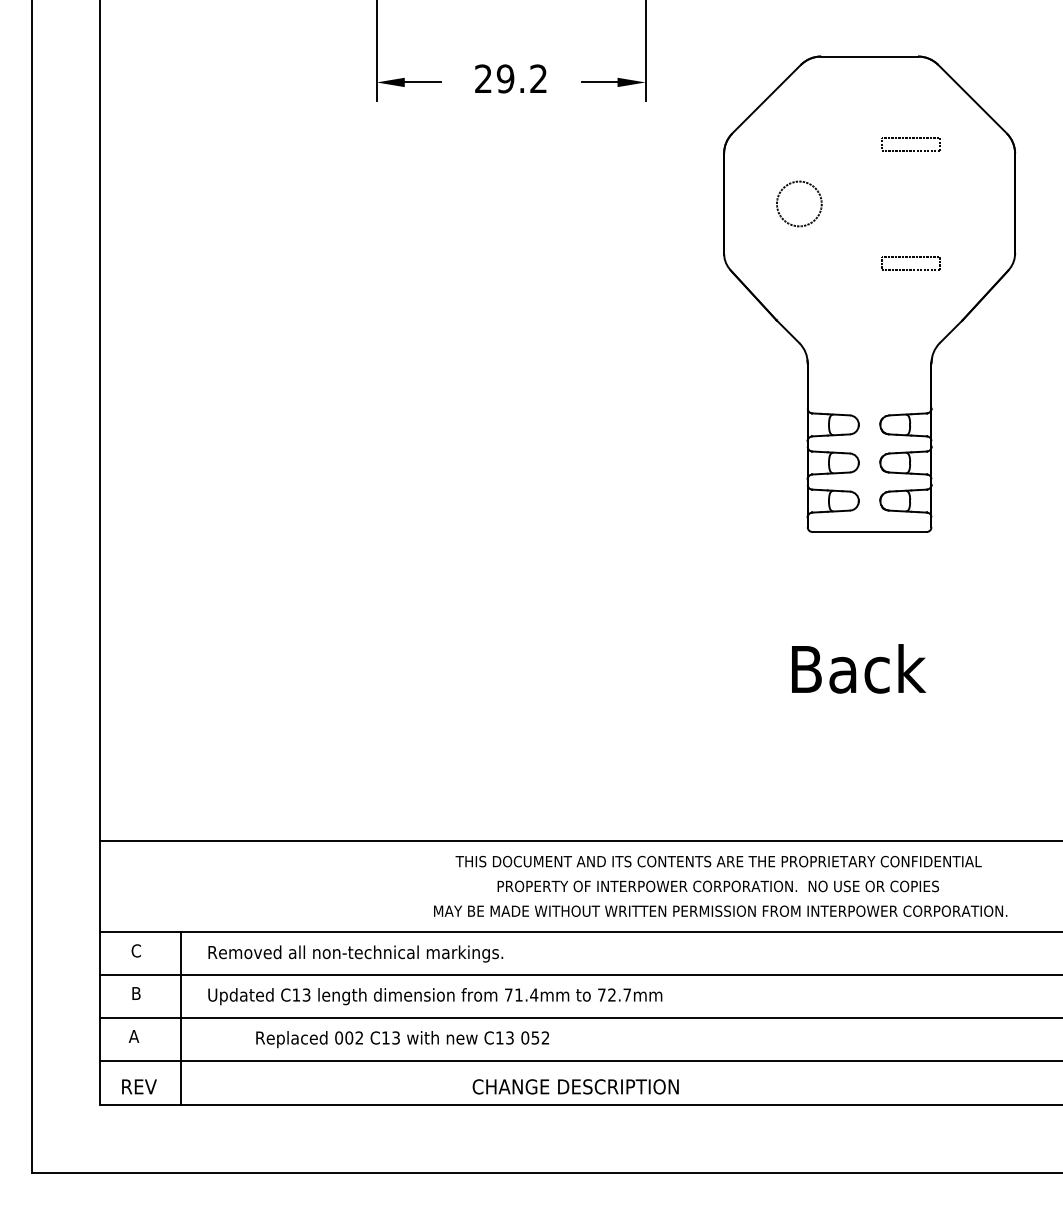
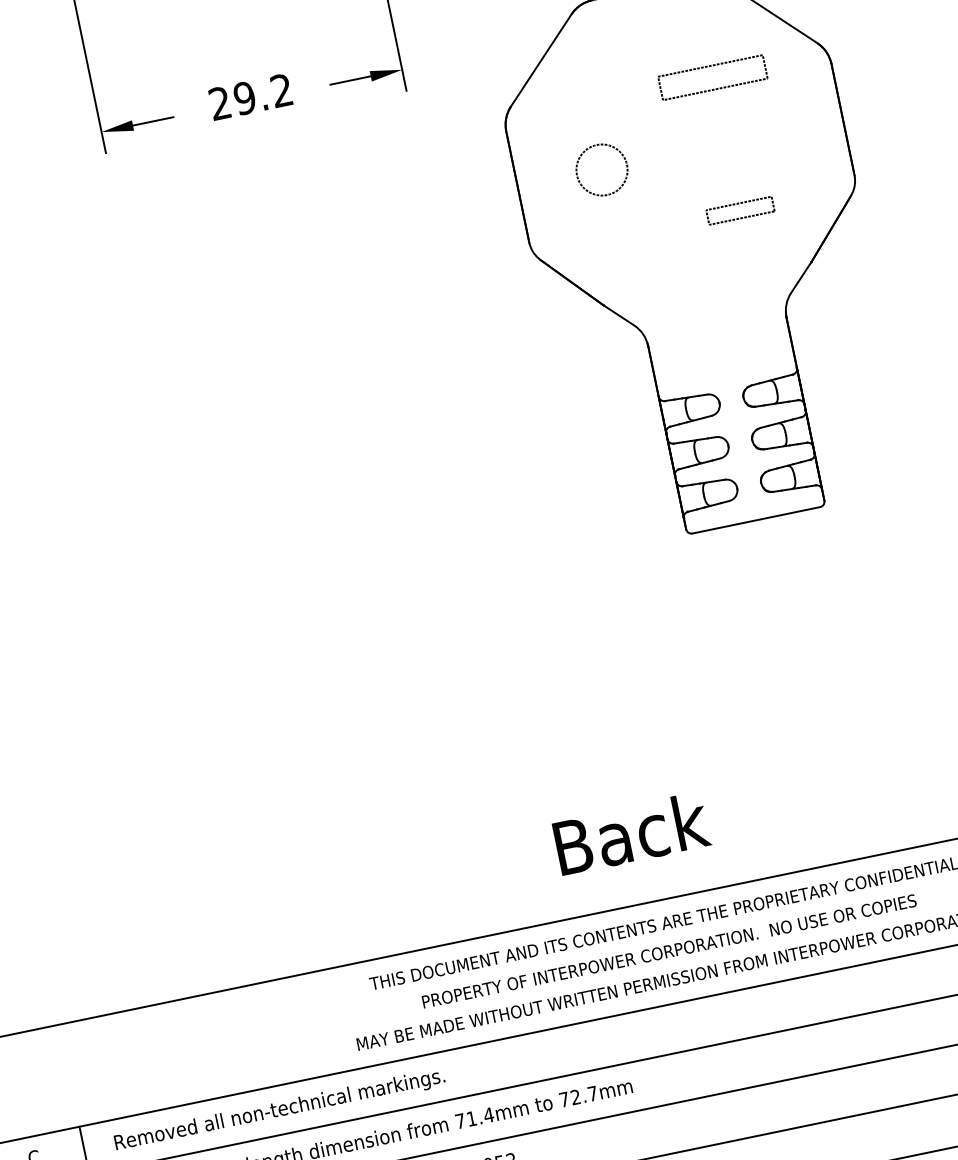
part: (910, 144) -> (712, 77), size x1.6
text: (859, 668) -> (632, 833), moved

